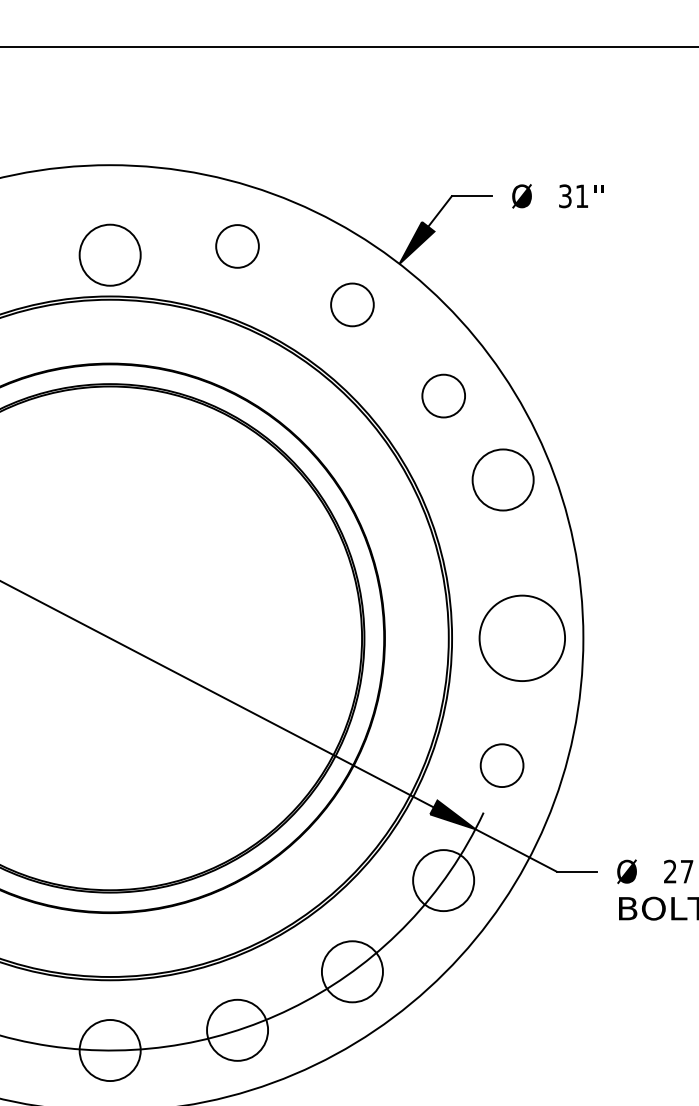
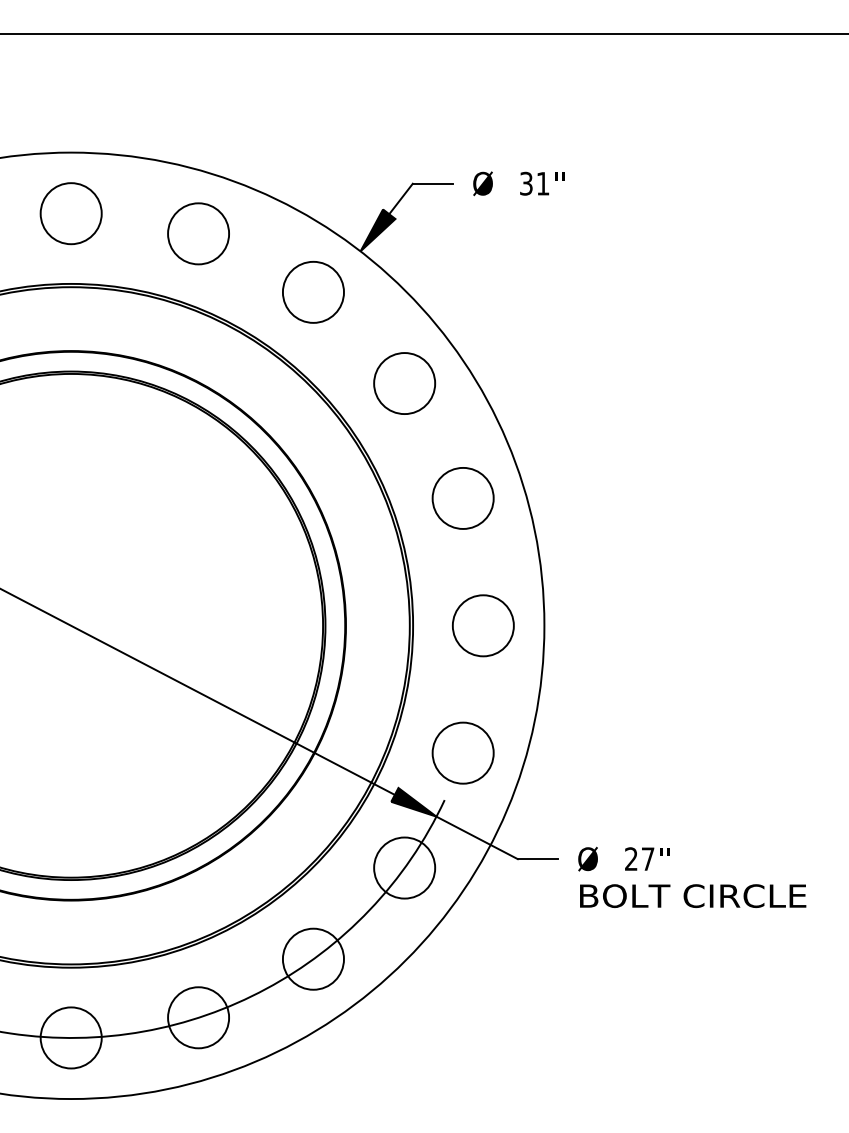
circle: (237, 246) -> (198, 233), size x1.43
circle: (109, 255) -> (70, 213), moved
circle: (352, 304) -> (313, 291), size x1.43
circle: (443, 396) -> (404, 383), size x1.43
circle: (502, 480) -> (462, 498), moved
circle: (521, 638) -> (482, 625), size x0.71
circle: (501, 765) -> (462, 752), size x1.43

